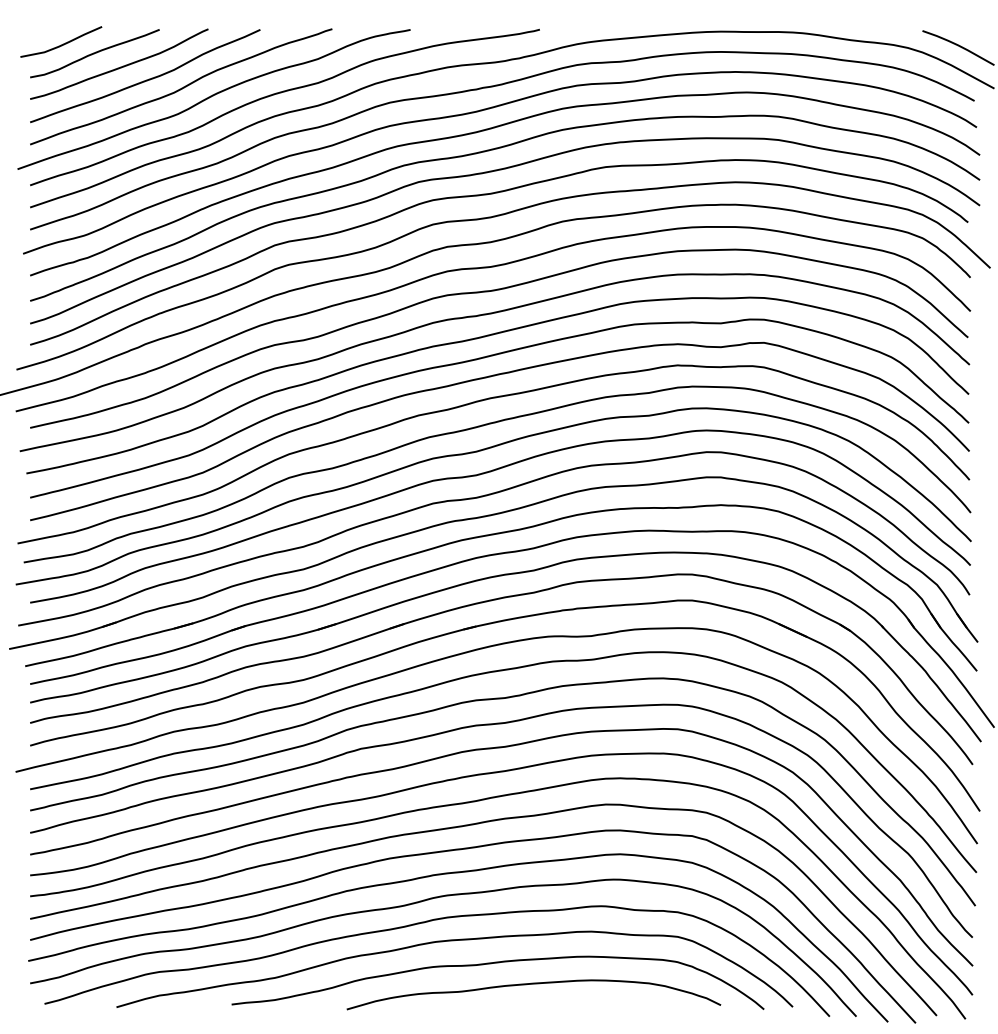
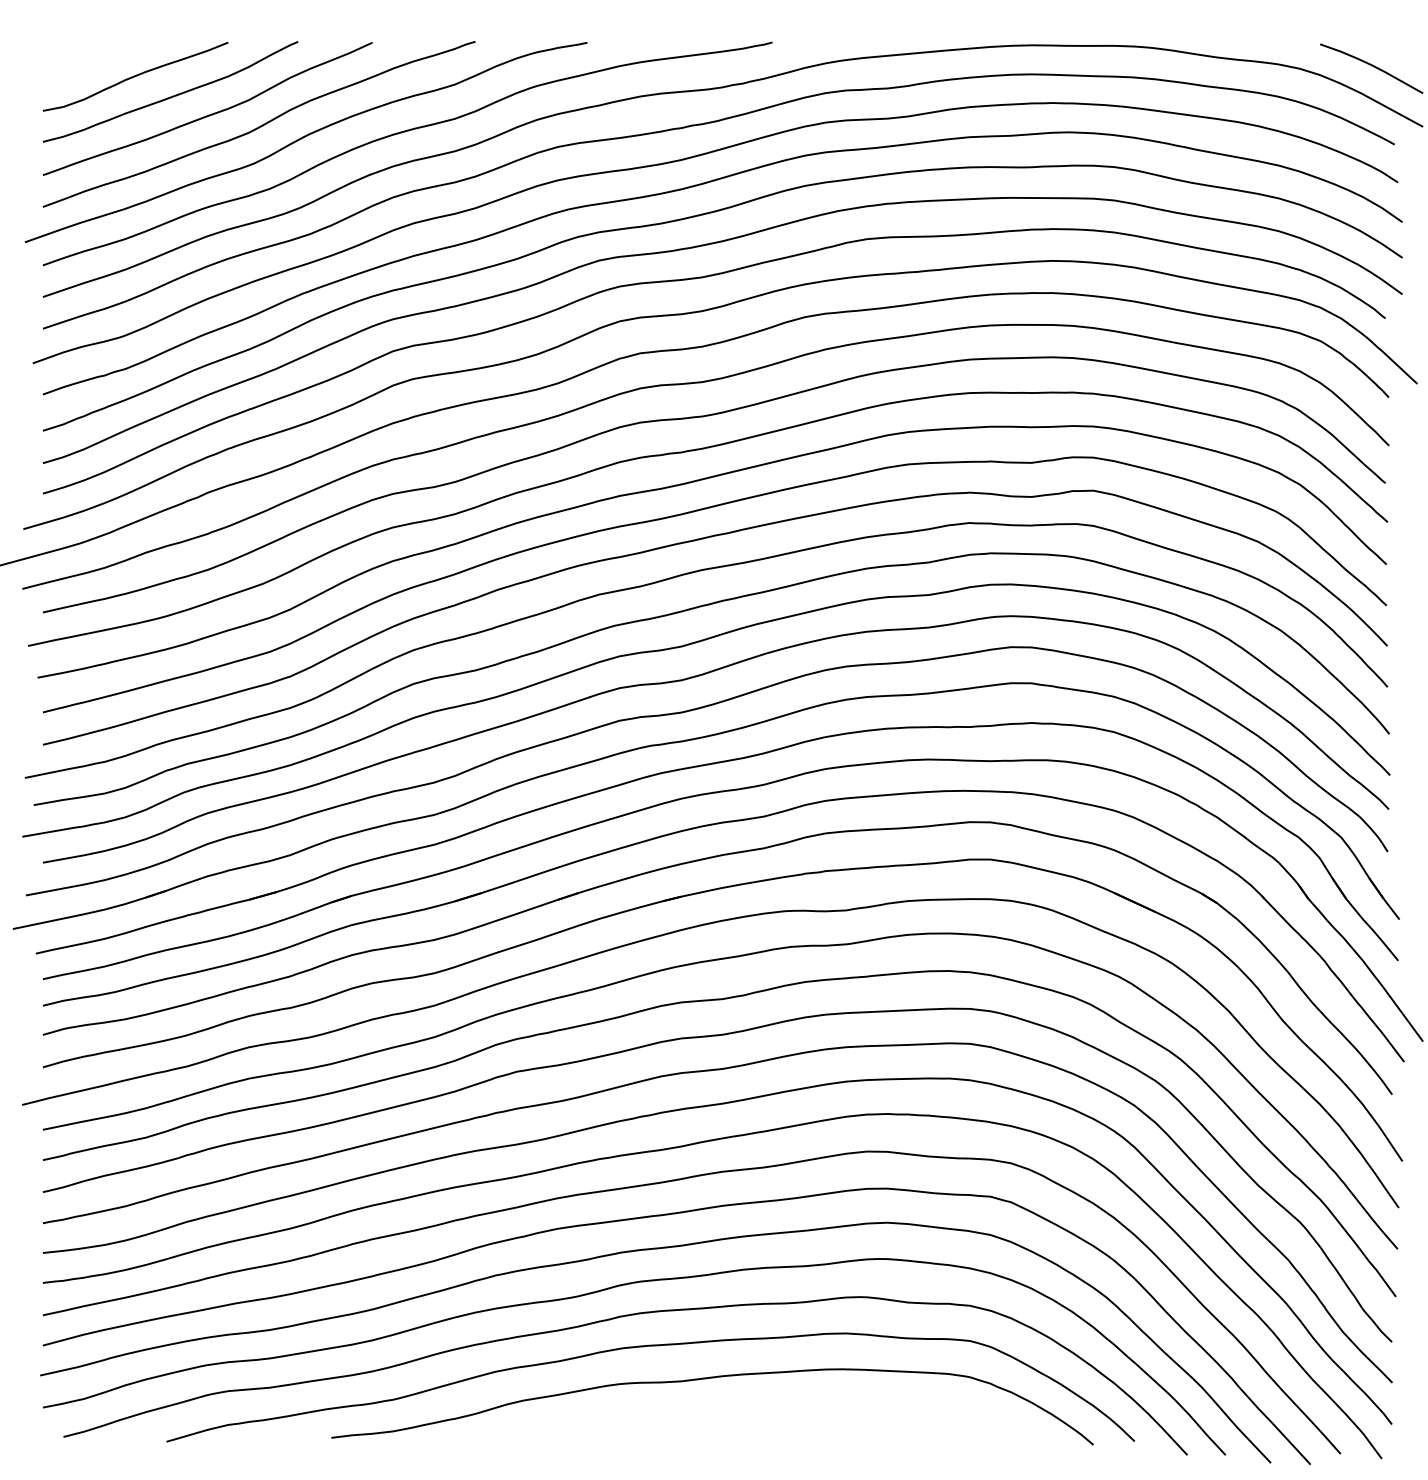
curve: (63, 43) -> (90, 62), removed
curve: (533, 984) -> (763, 1409), removed

